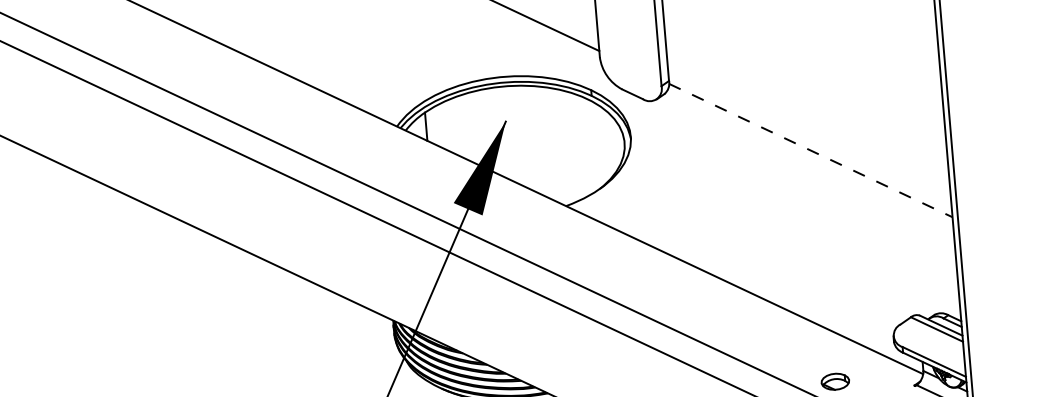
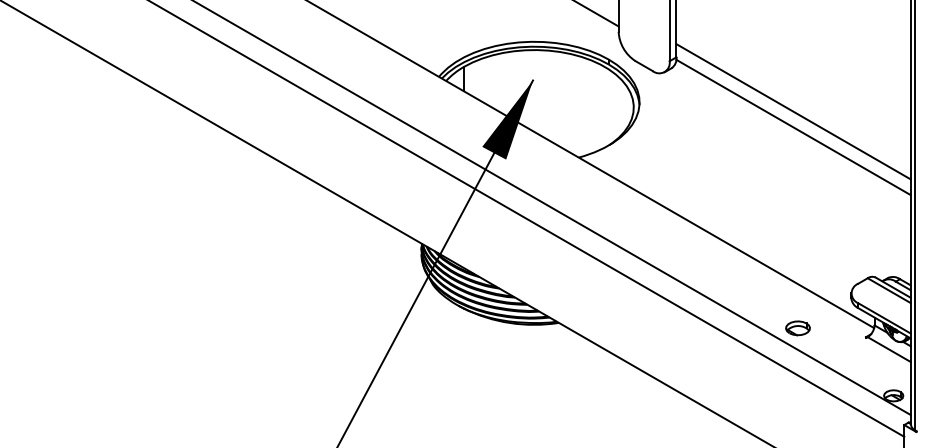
line: (809, 132) -> (793, 111), added
line: (810, 150) -> (793, 127), dashed -> solid

